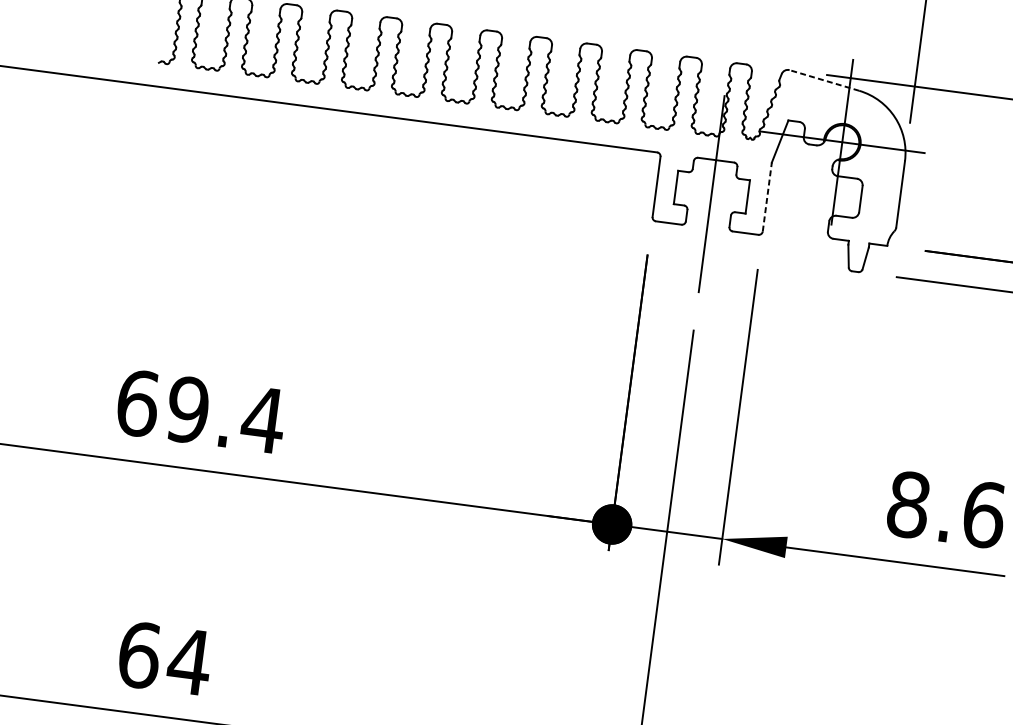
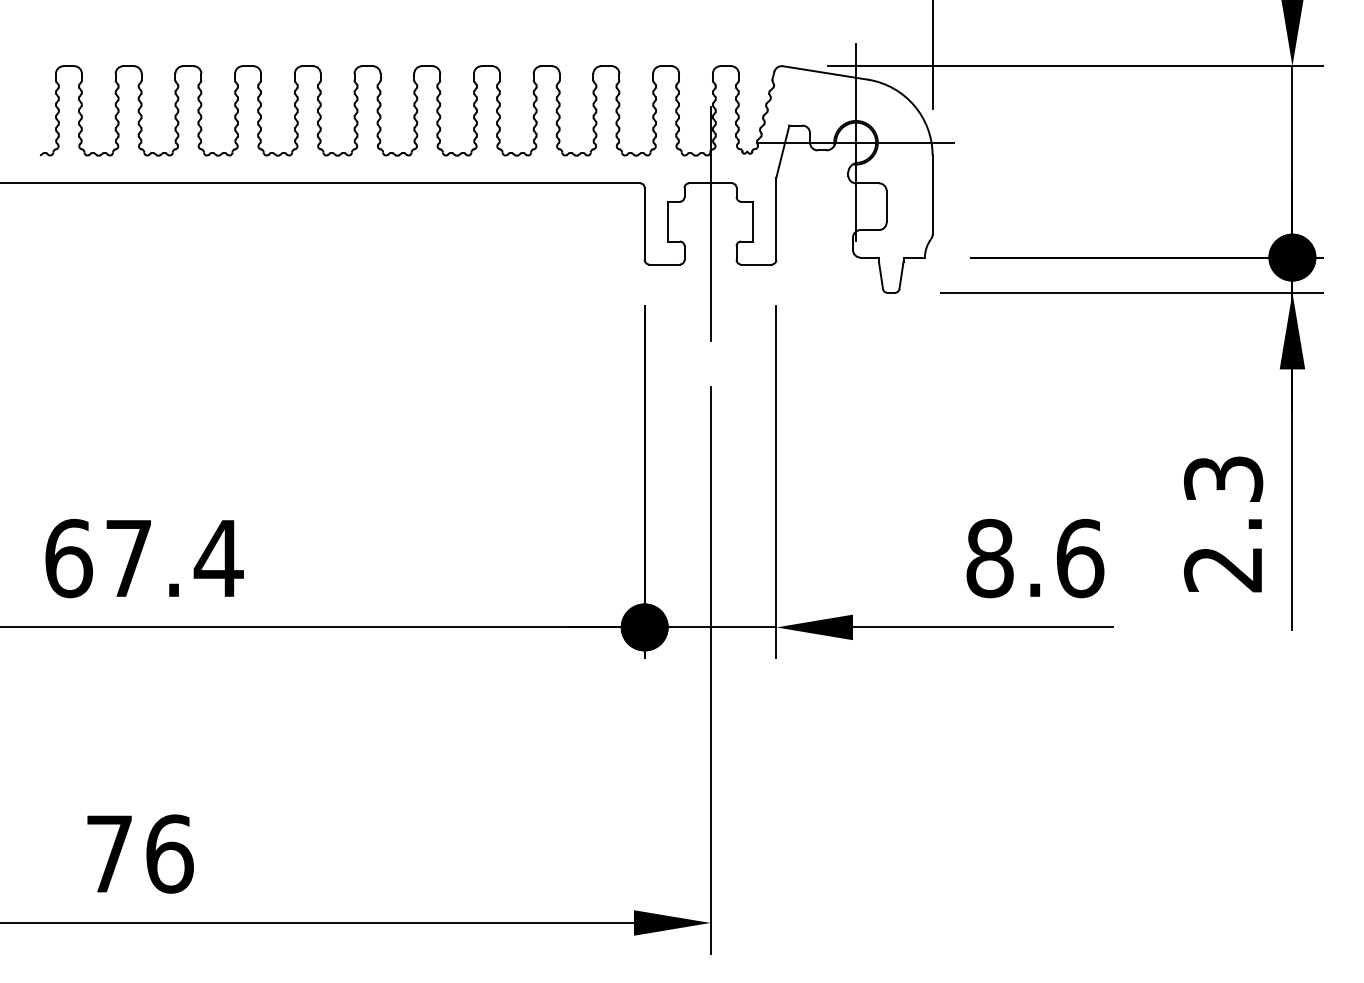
line: (824, 80) -> (825, 72), dashed -> solid
line: (767, 196) -> (776, 218), dashed -> solid
text: (187, 409) -> (128, 558), 69.4 -> 67.4
text: (165, 658) -> (140, 853), 64 -> 76

